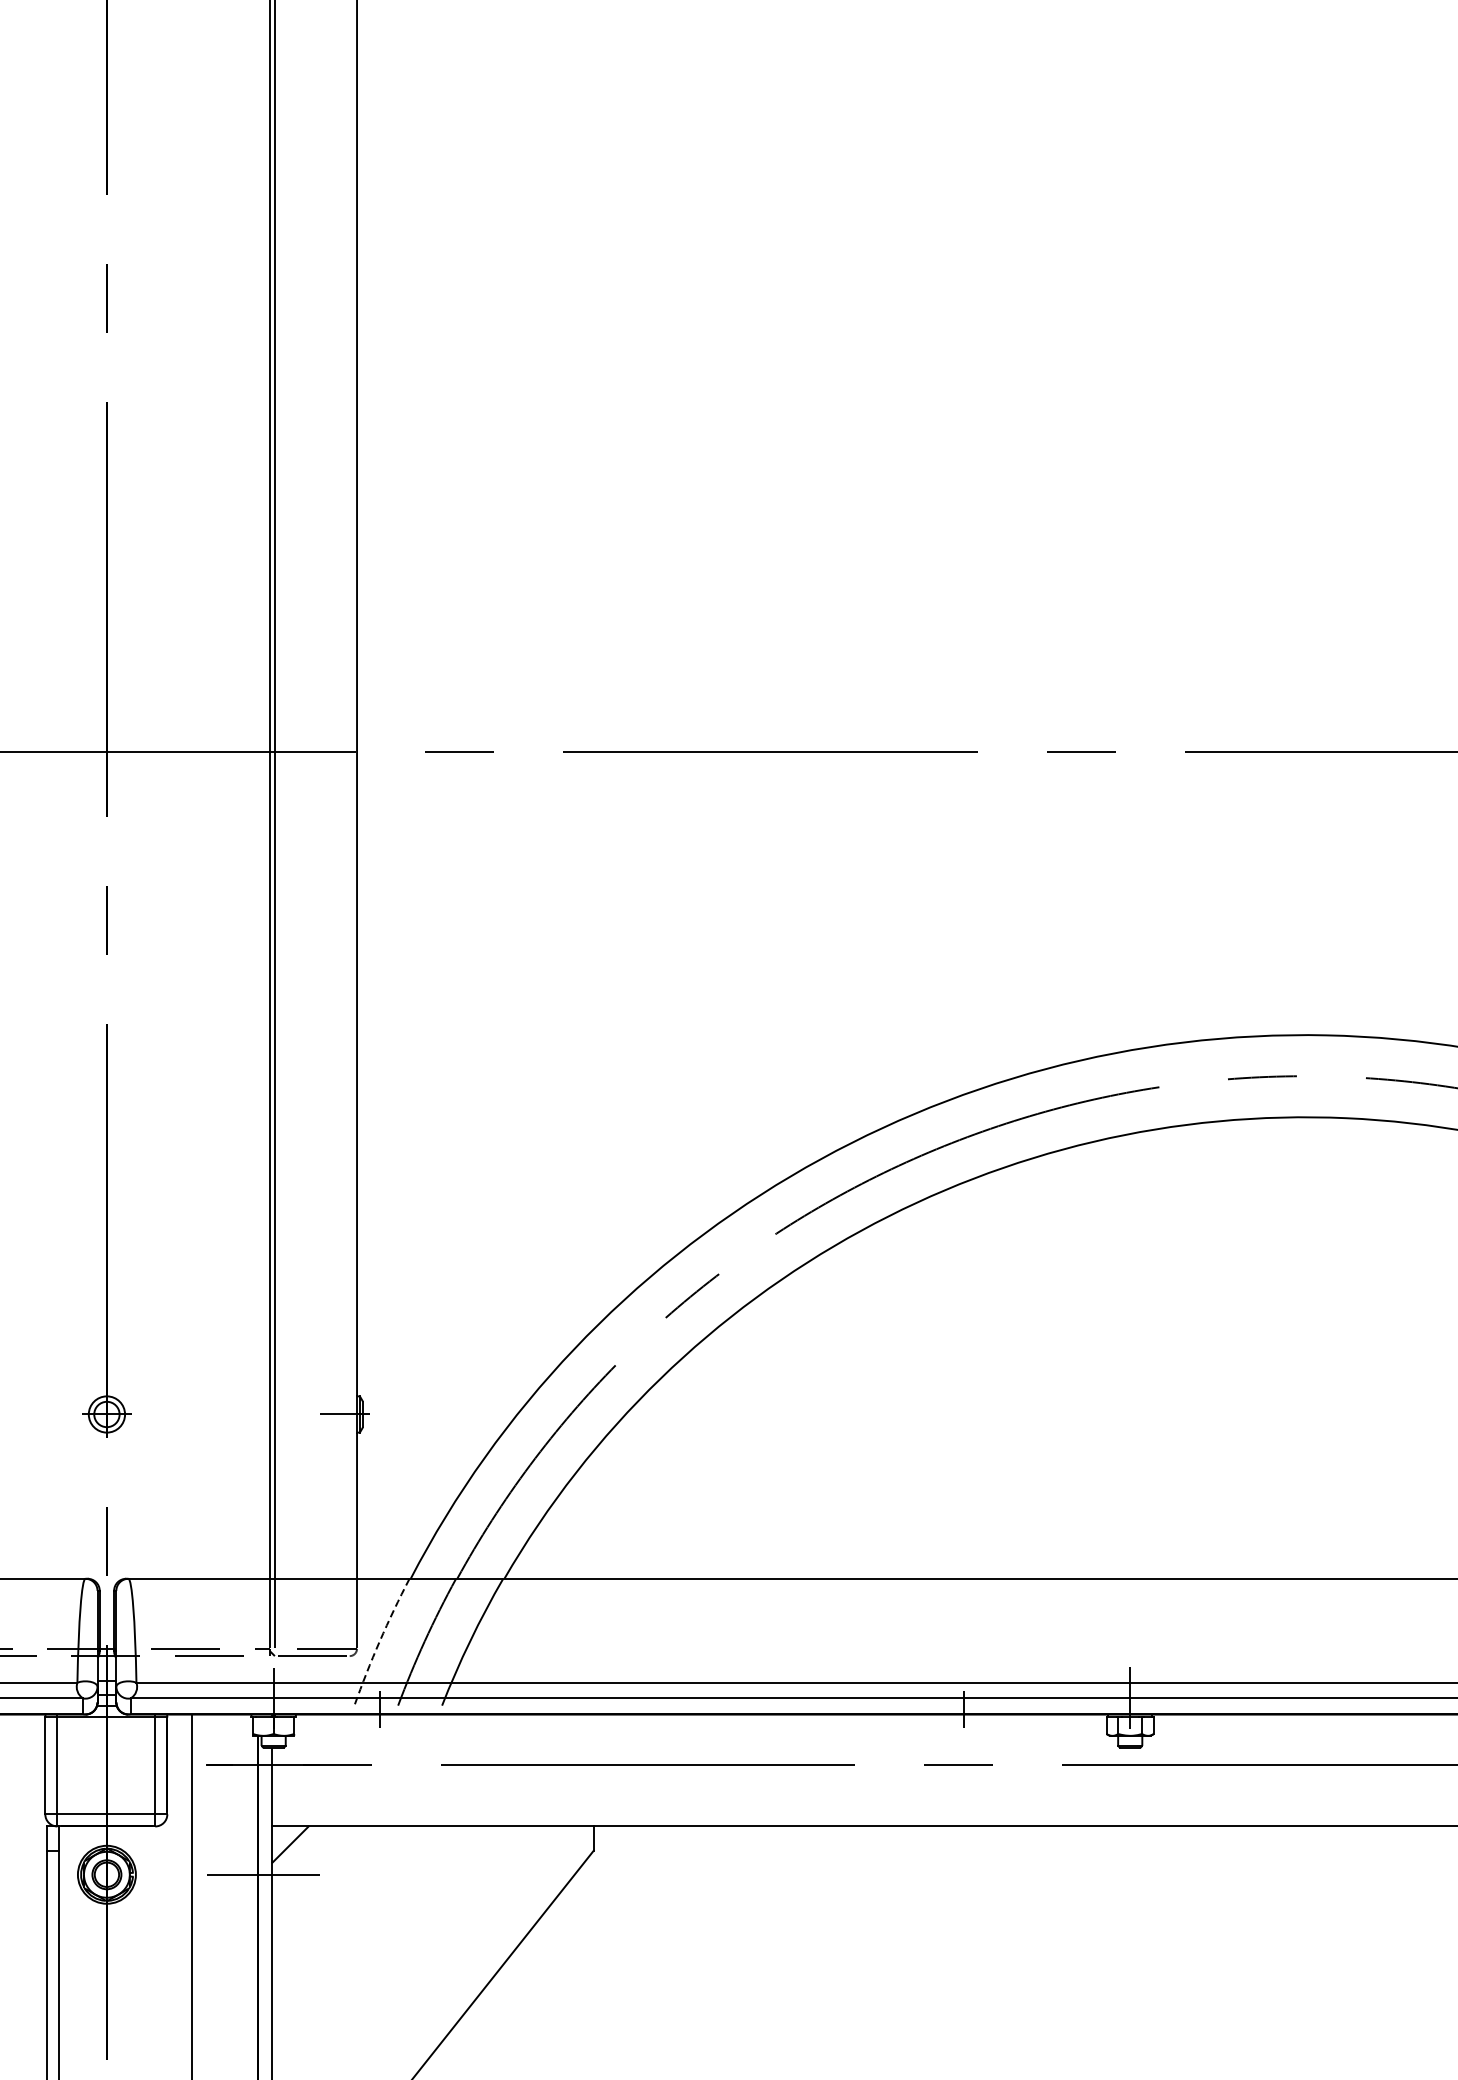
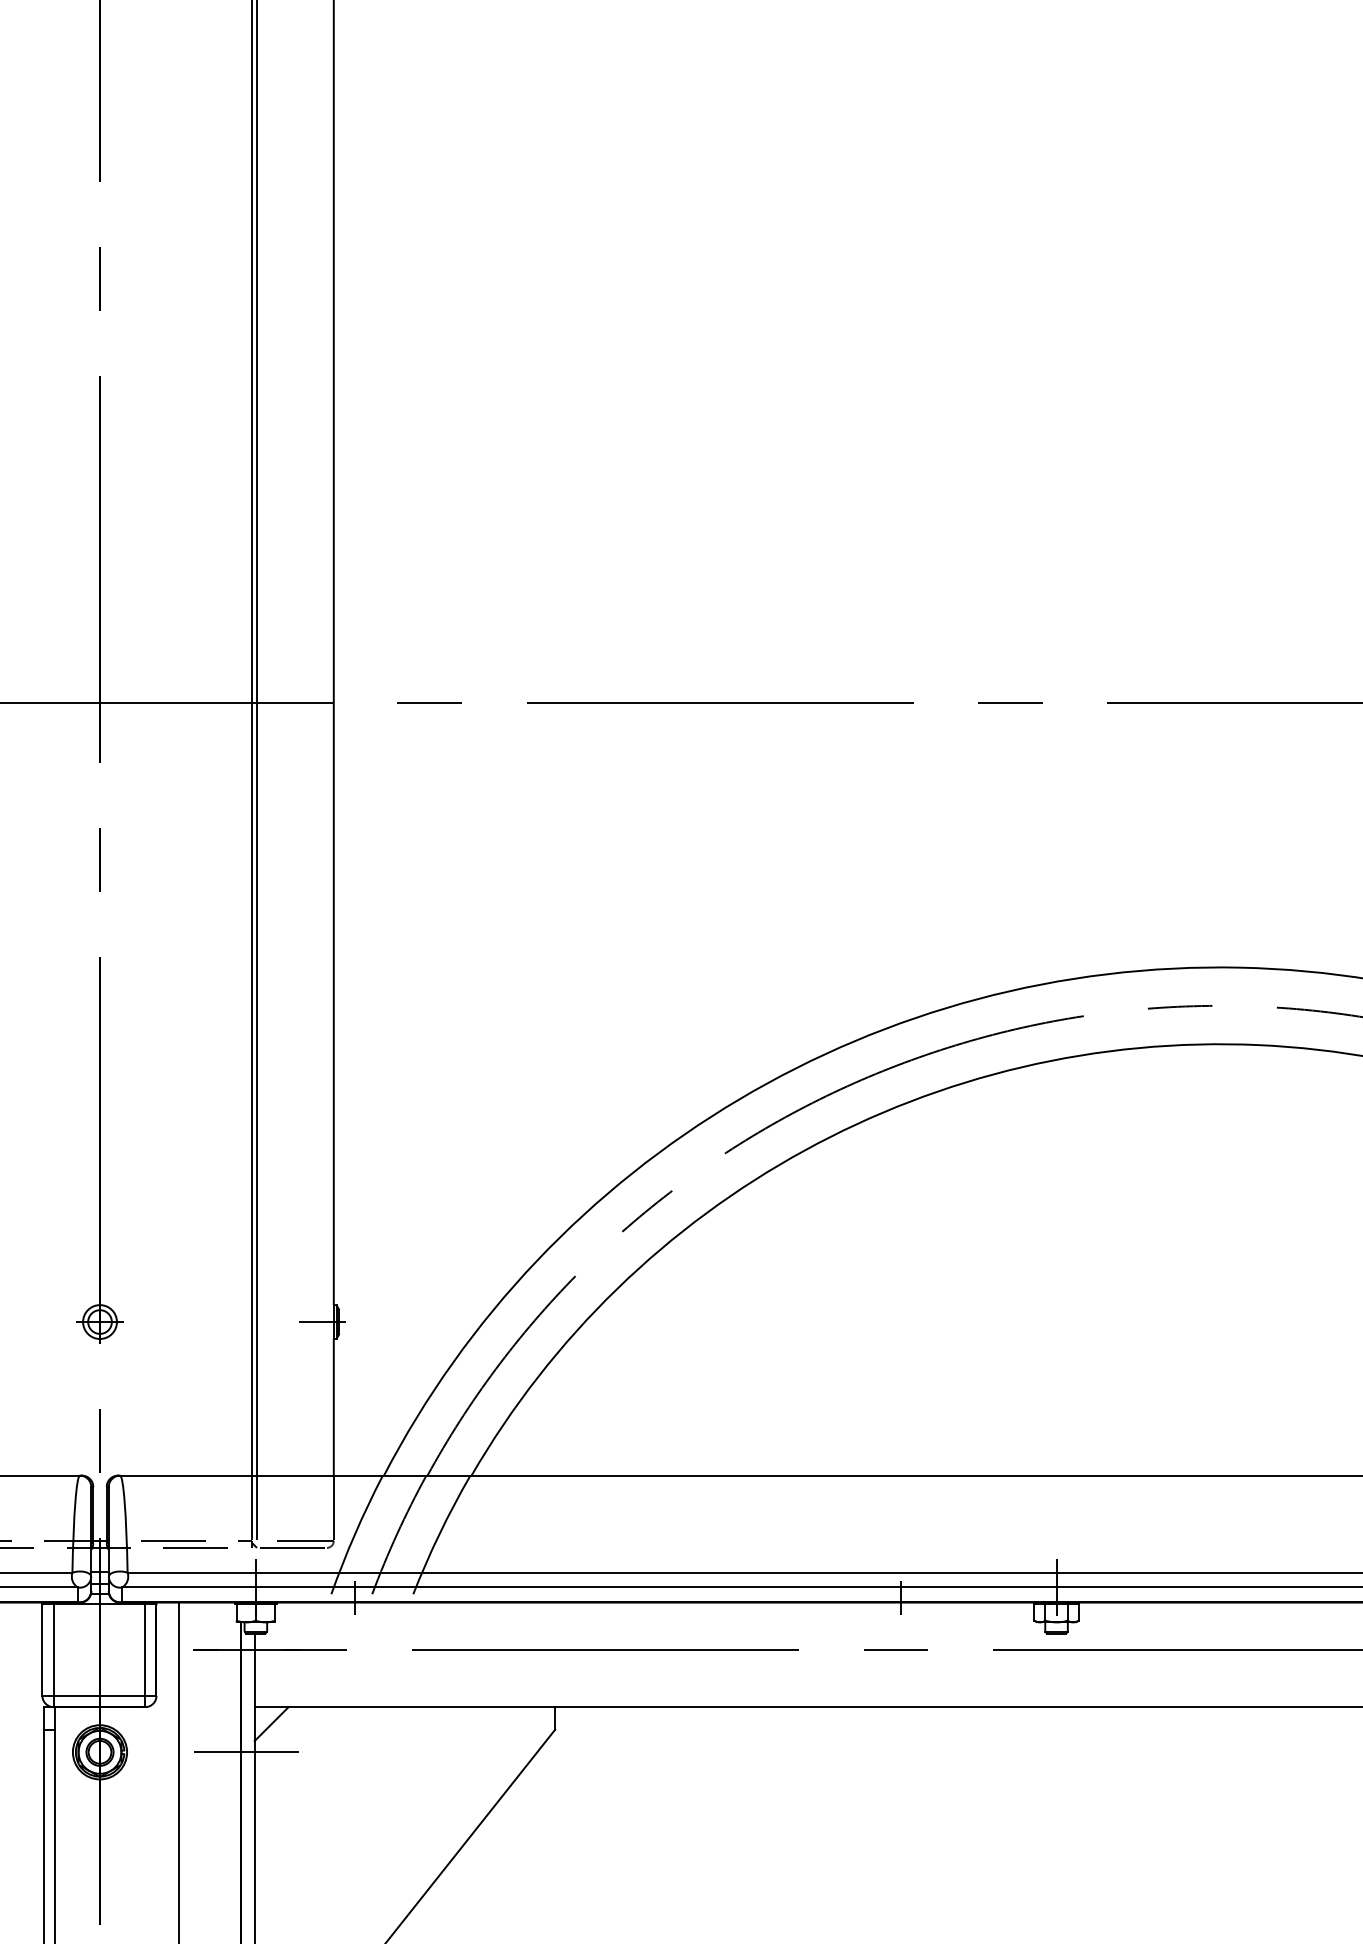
arc: (380, 1641) -> (355, 1534), dashed -> solid

